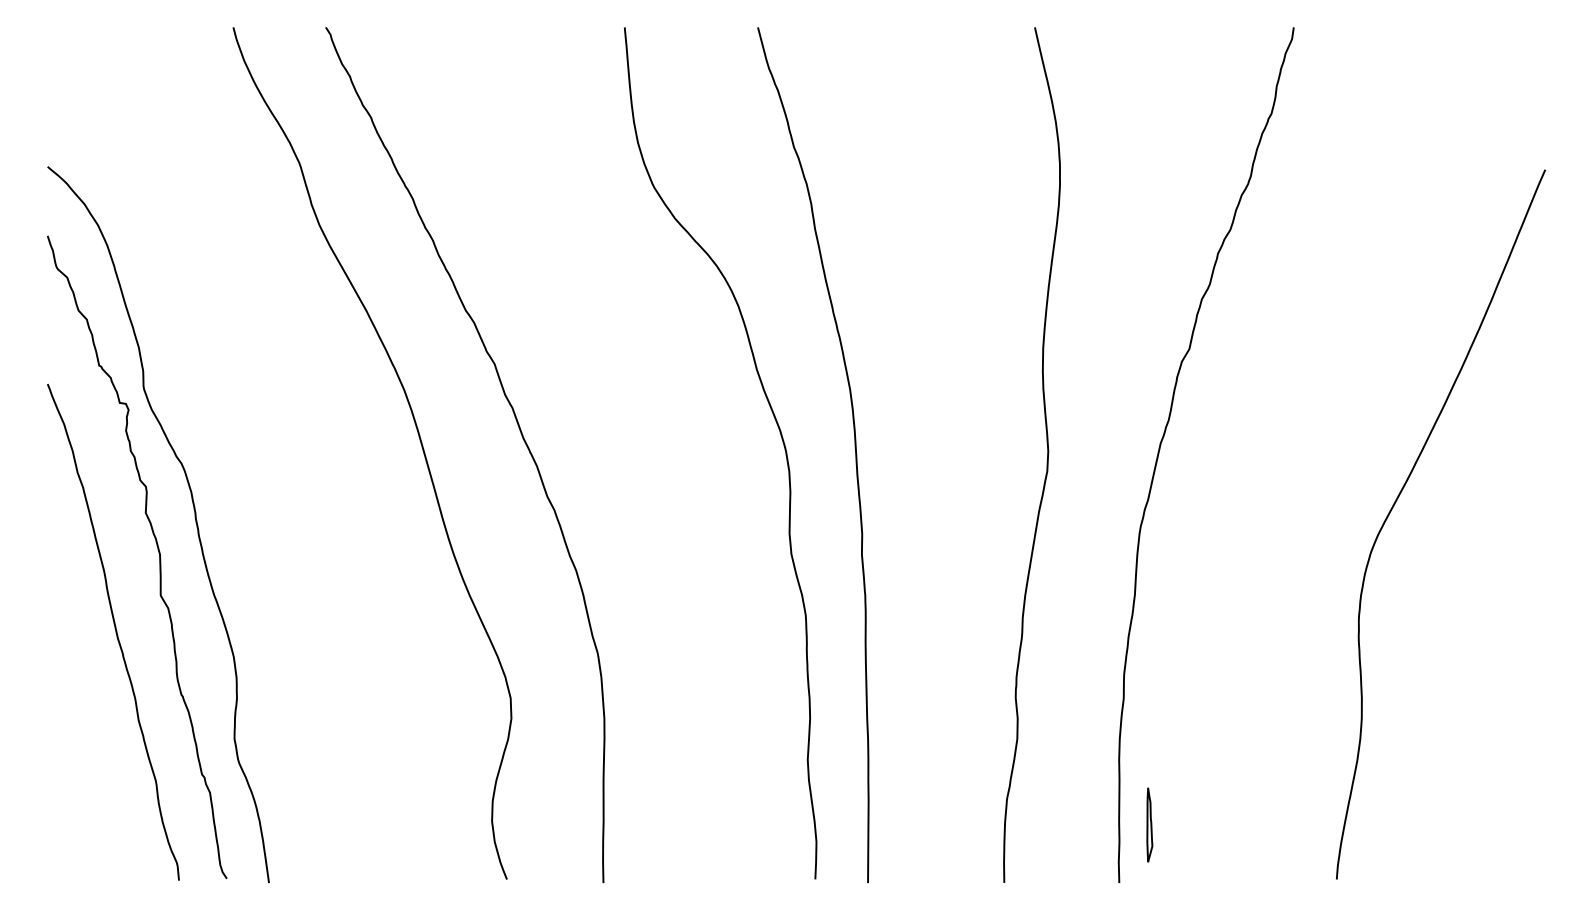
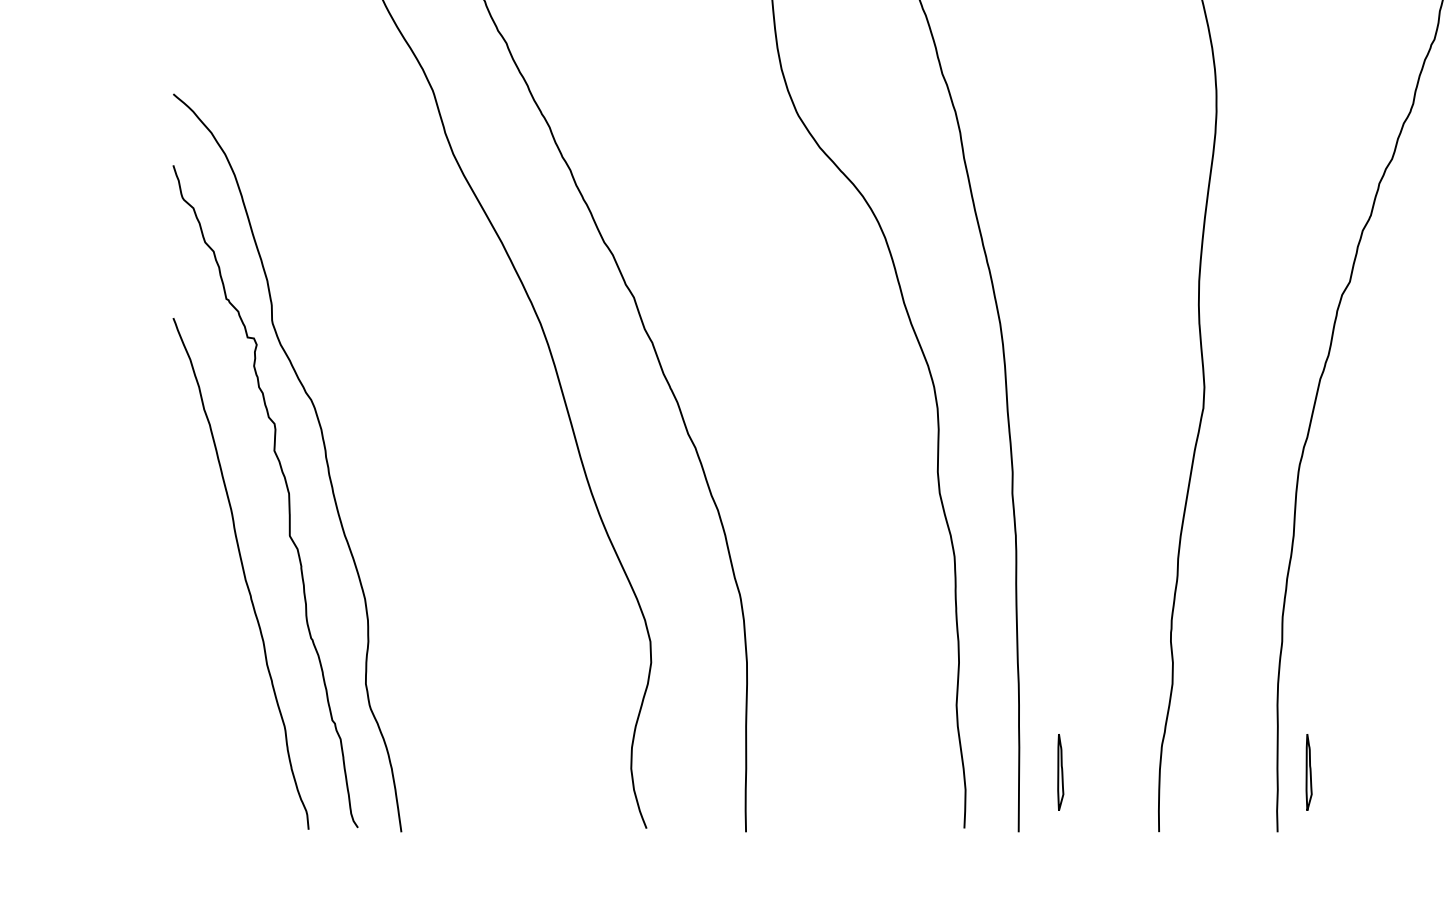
part: (908, 824) -> (1060, 771), added

